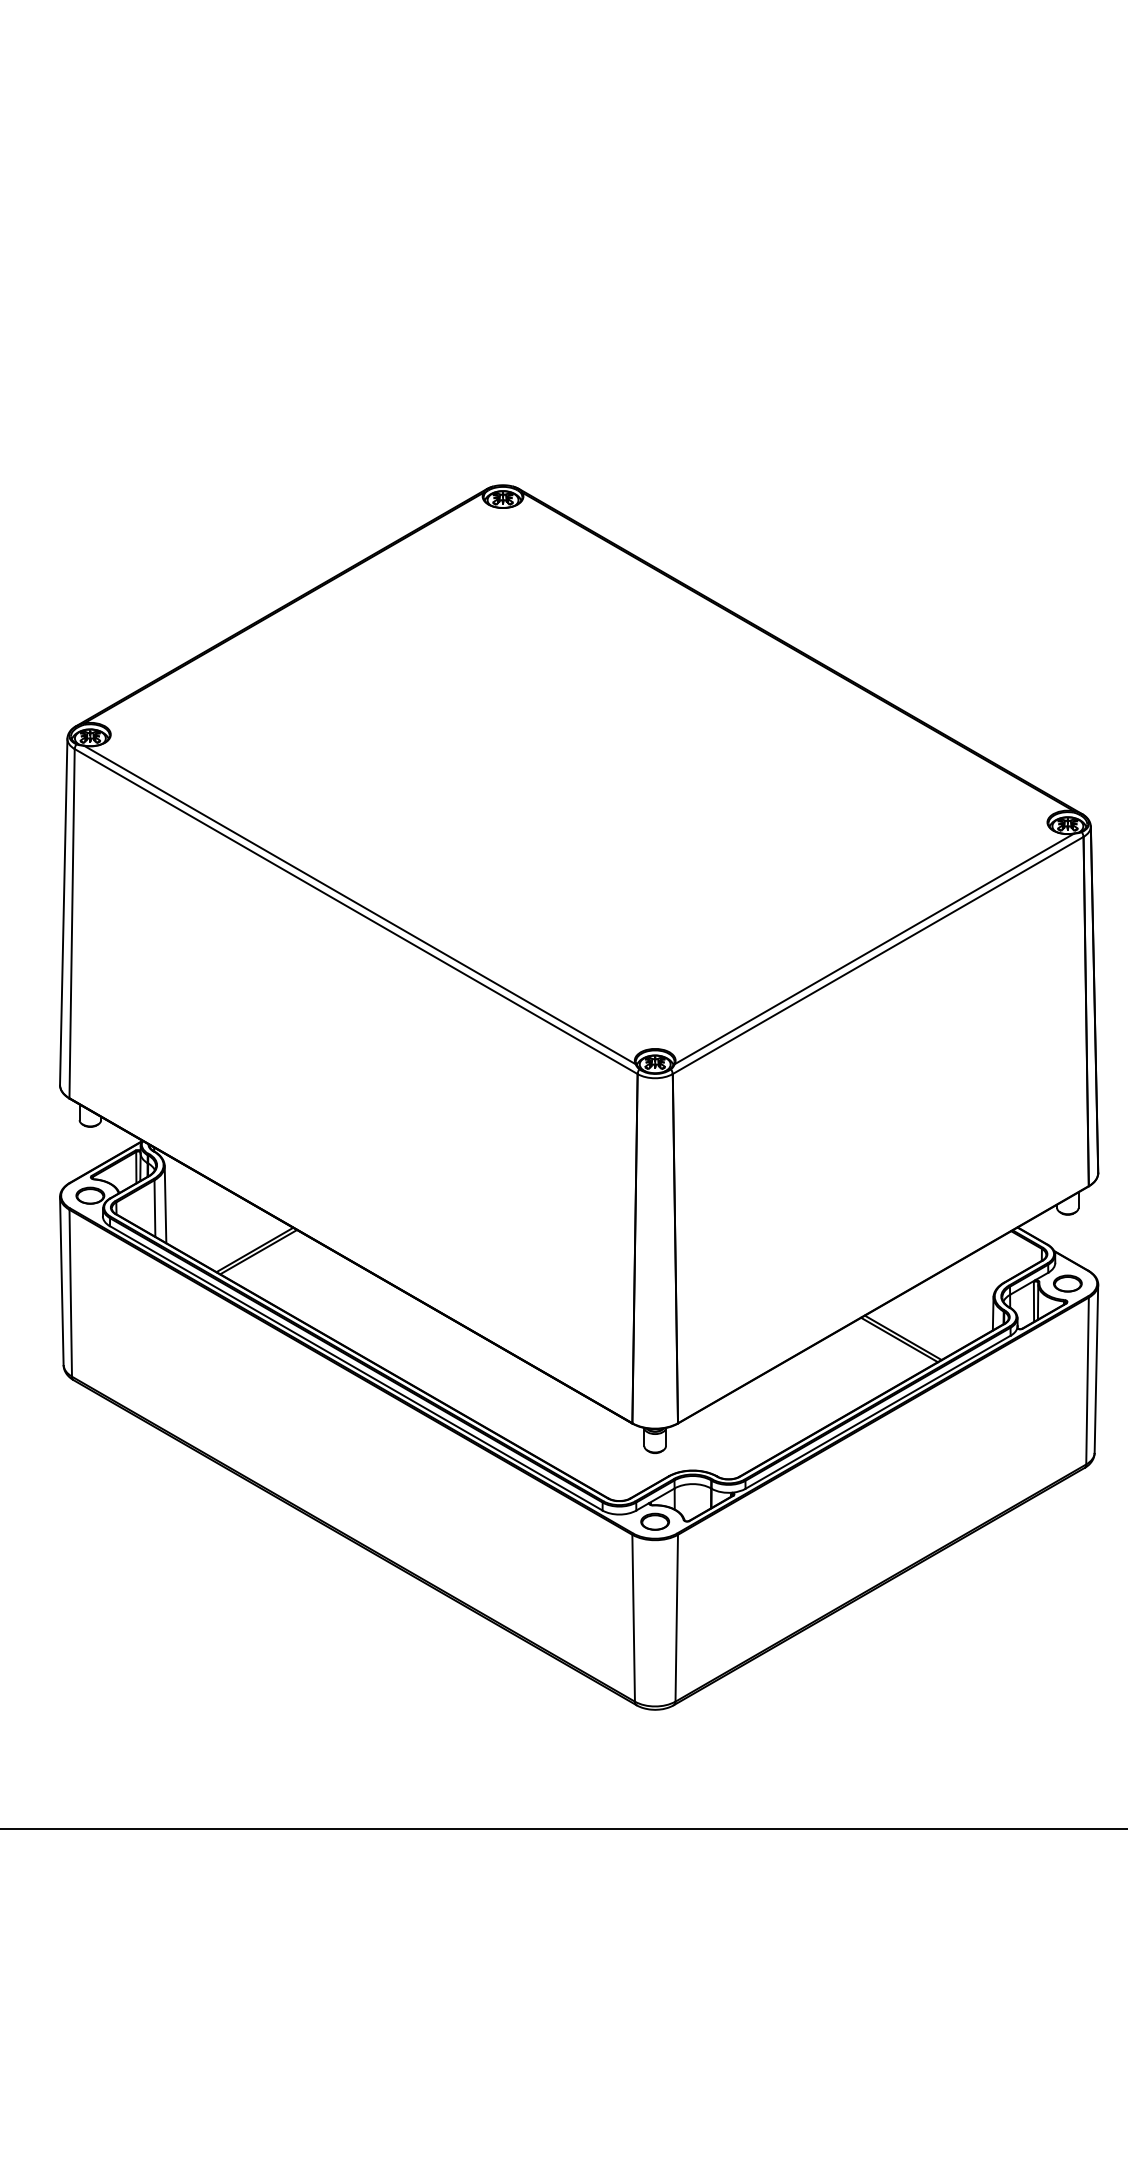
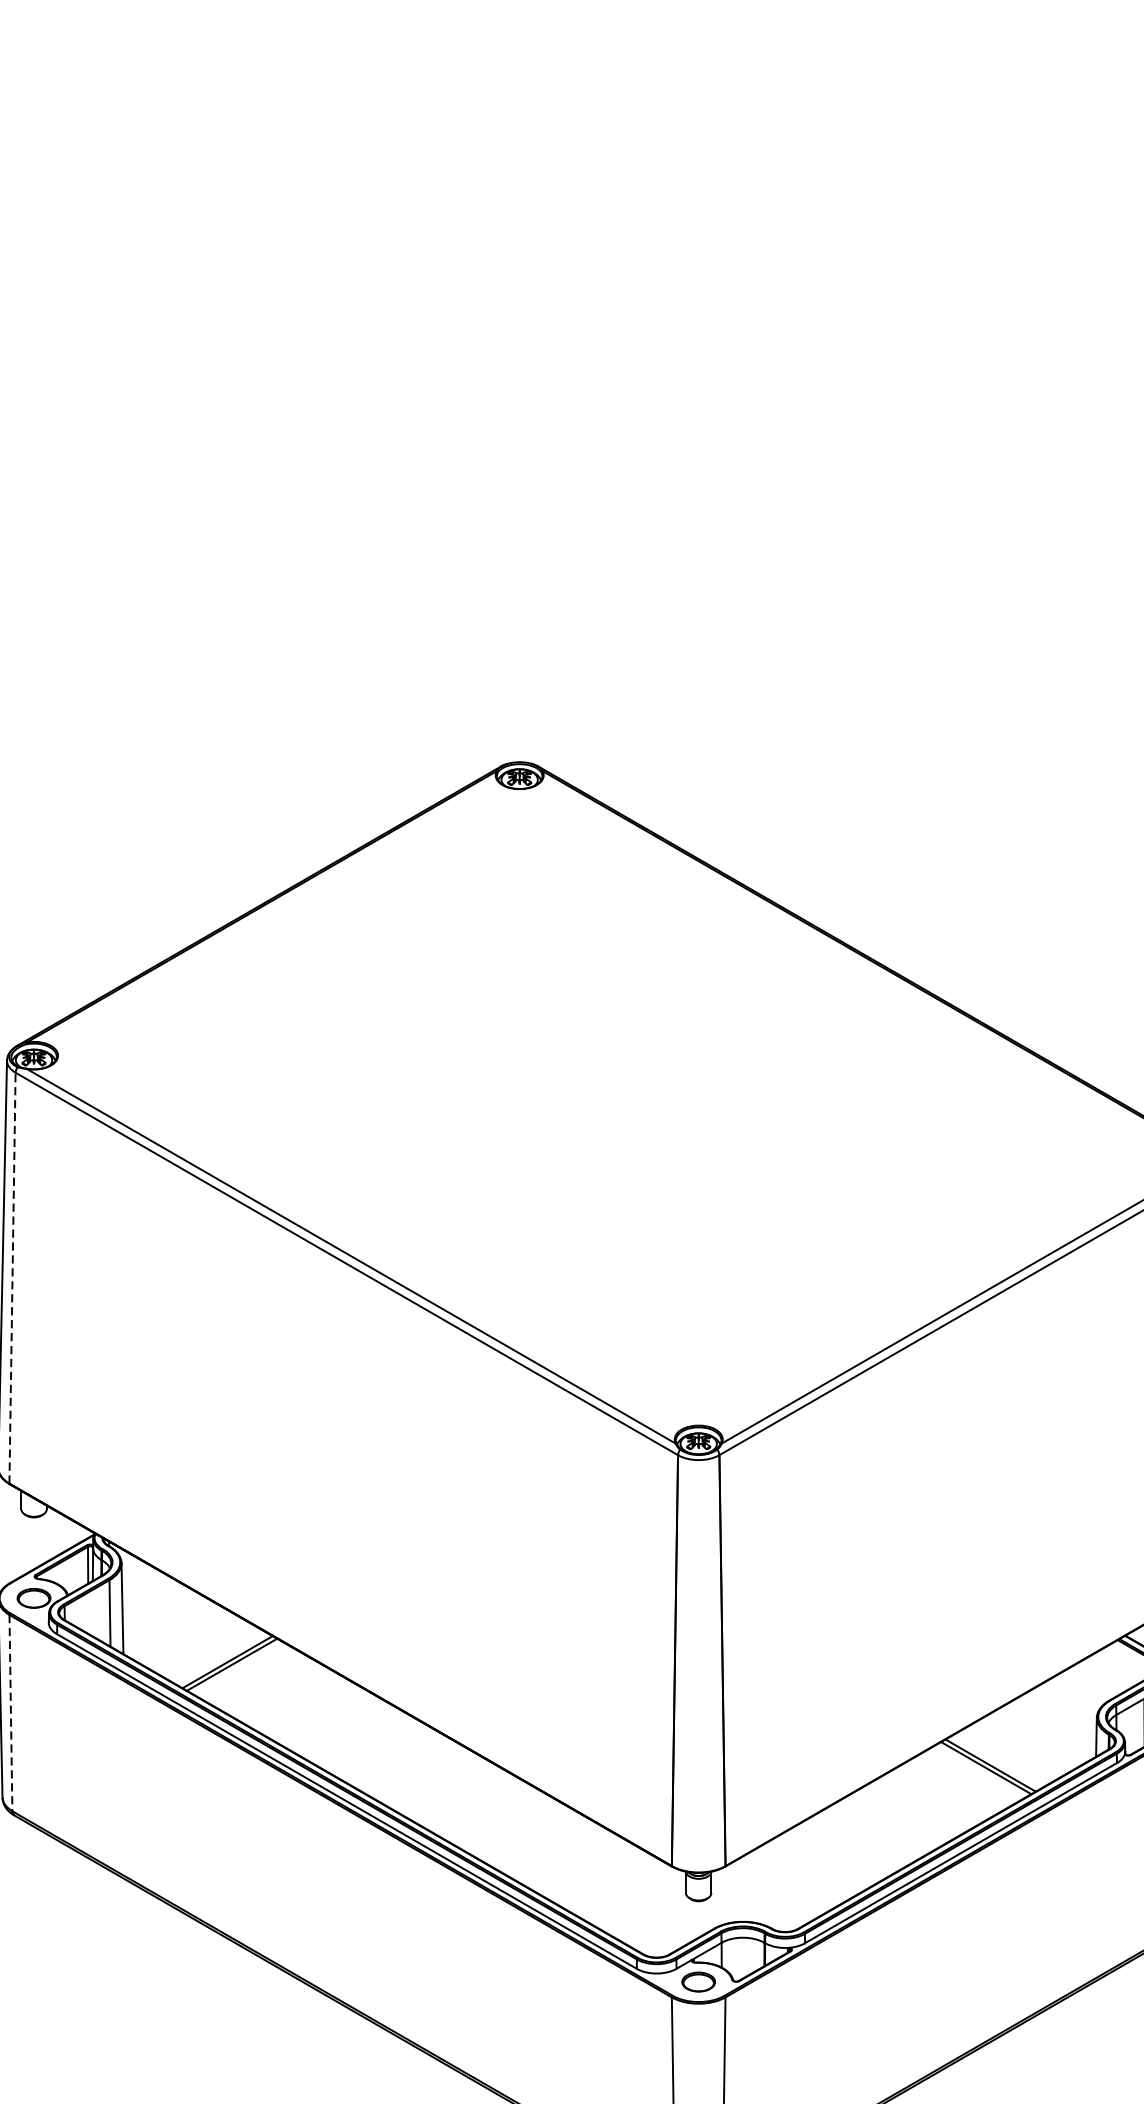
line: (72, 923) -> (12, 1277), solid -> dashed
line: (70, 1293) -> (10, 1713), solid -> dashed

